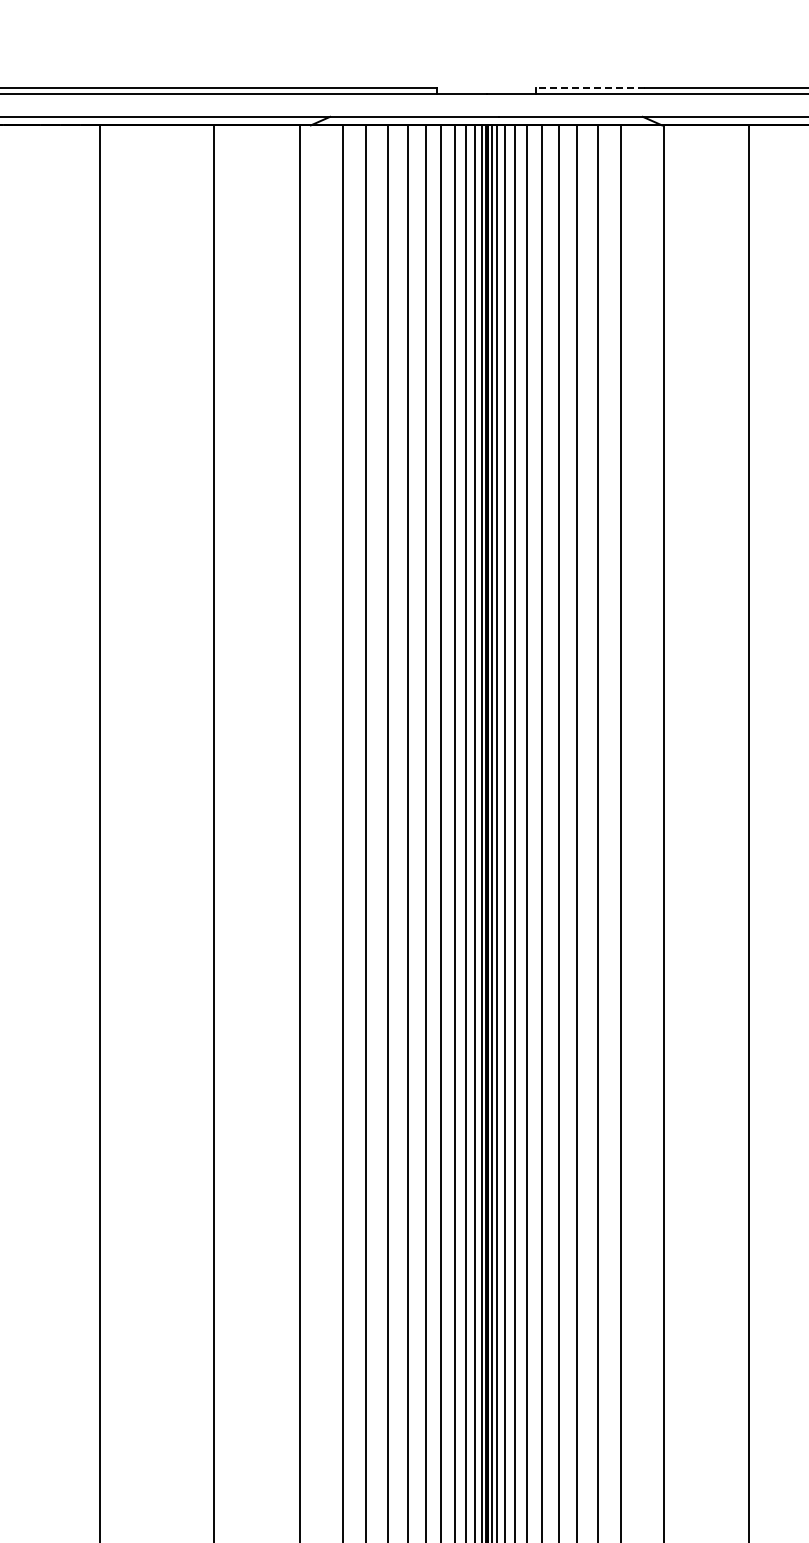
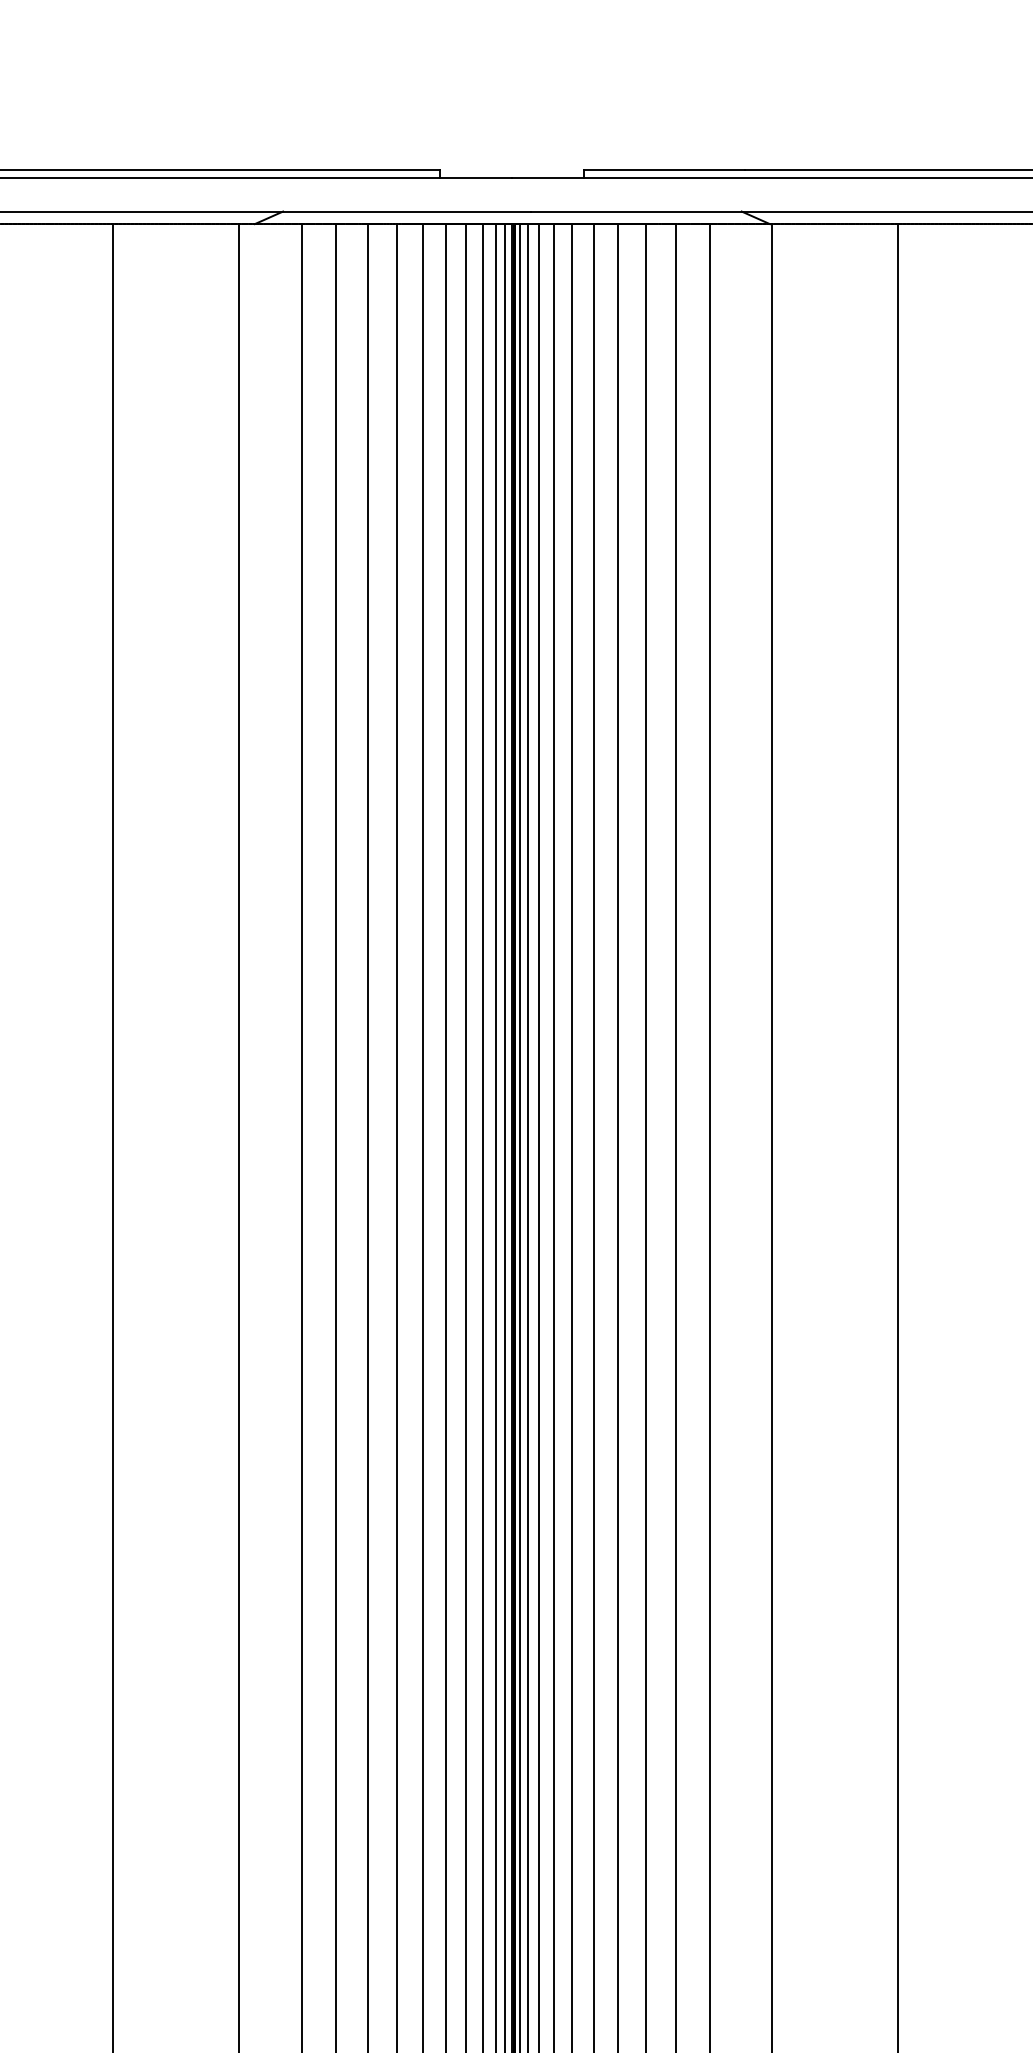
line: (590, 88) -> (664, 169), dashed -> solid

